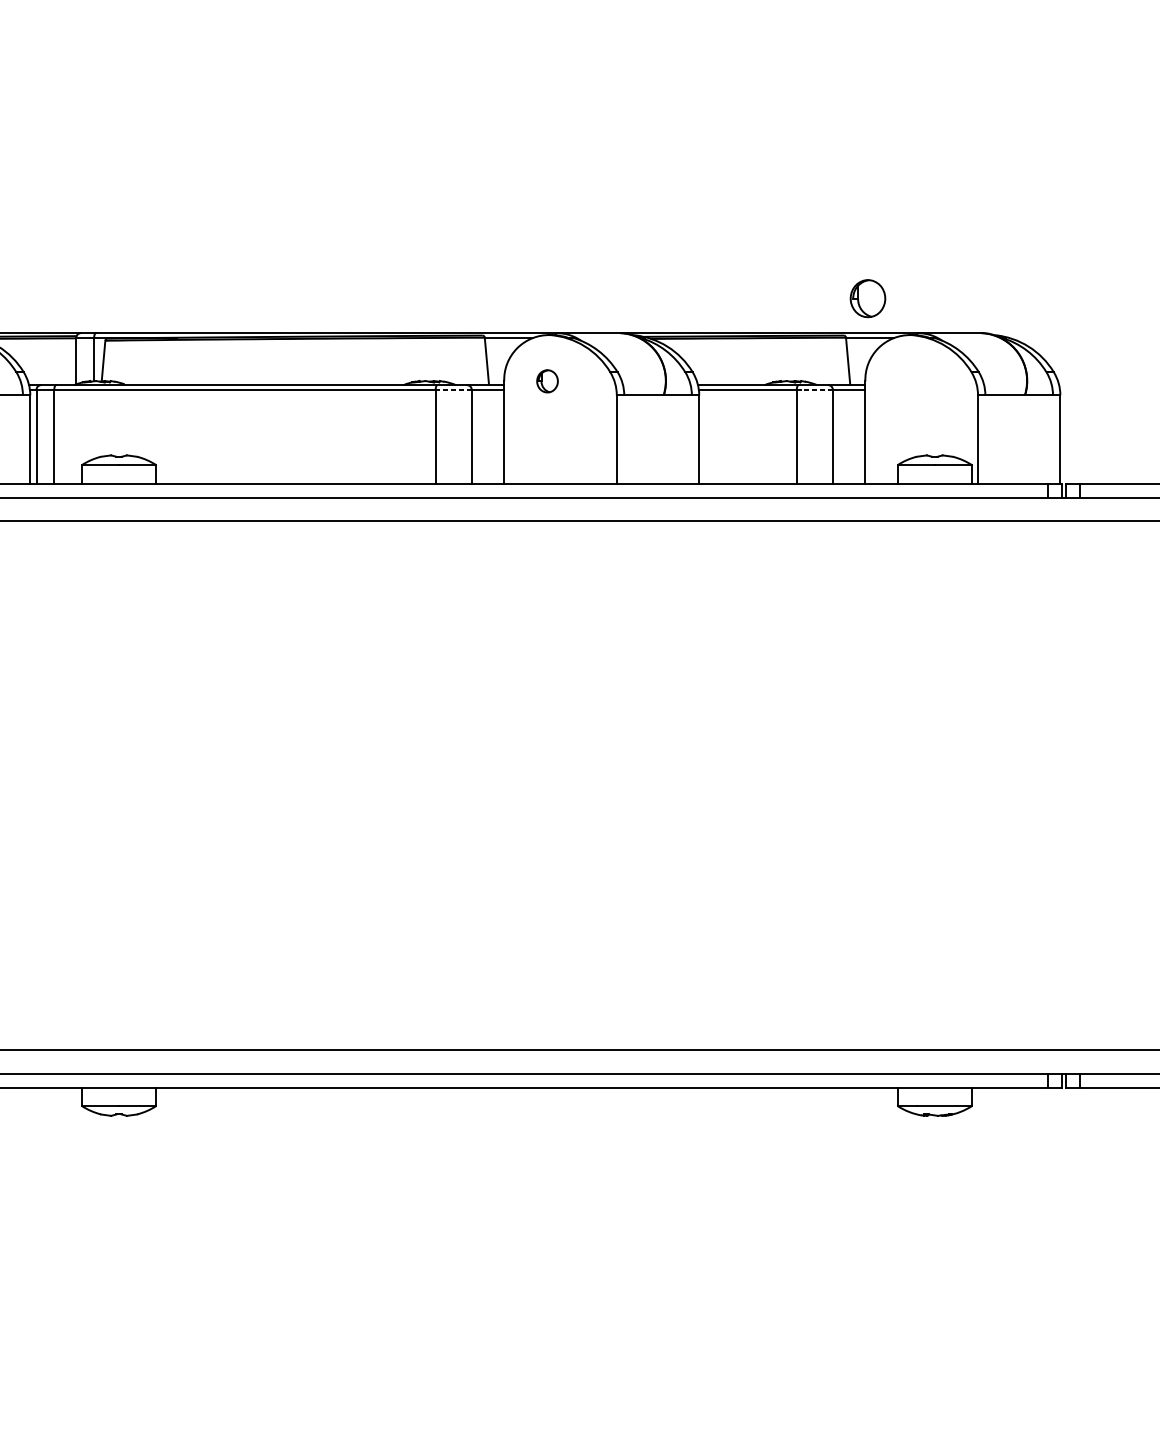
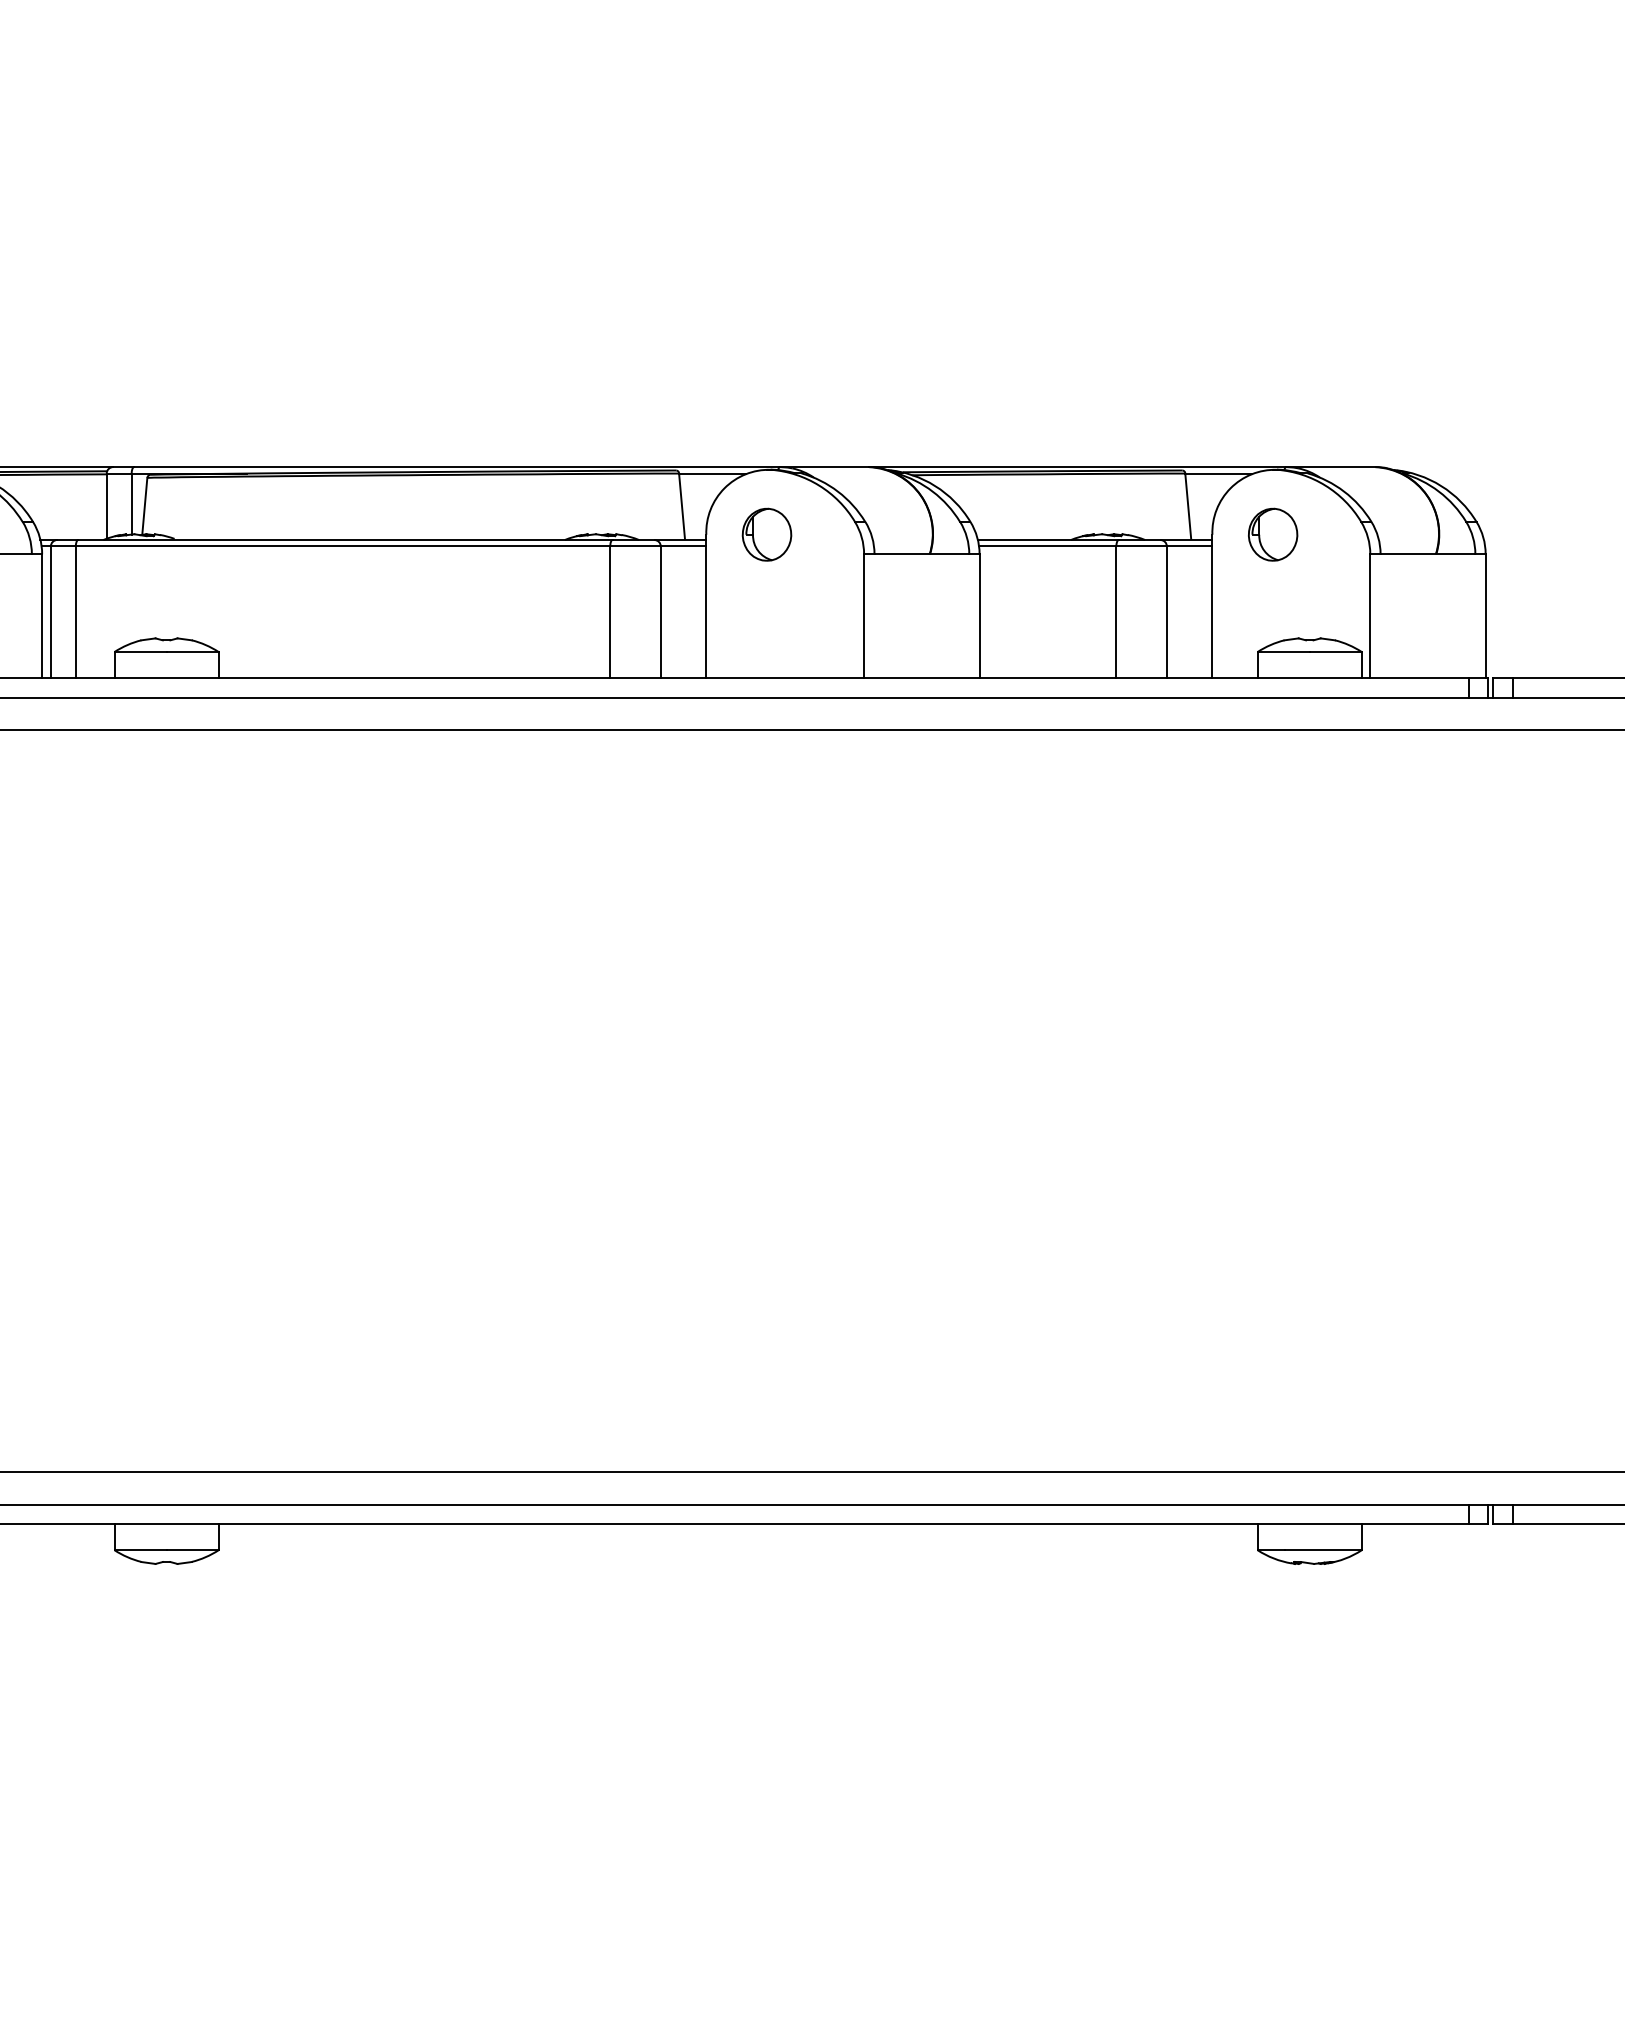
part: (868, 298) -> (1273, 534), moved
part: (547, 381) -> (766, 534), size x1.67
line: (452, 389) -> (634, 546), dashed -> solid
line: (814, 389) -> (1141, 546), dashed -> solid

